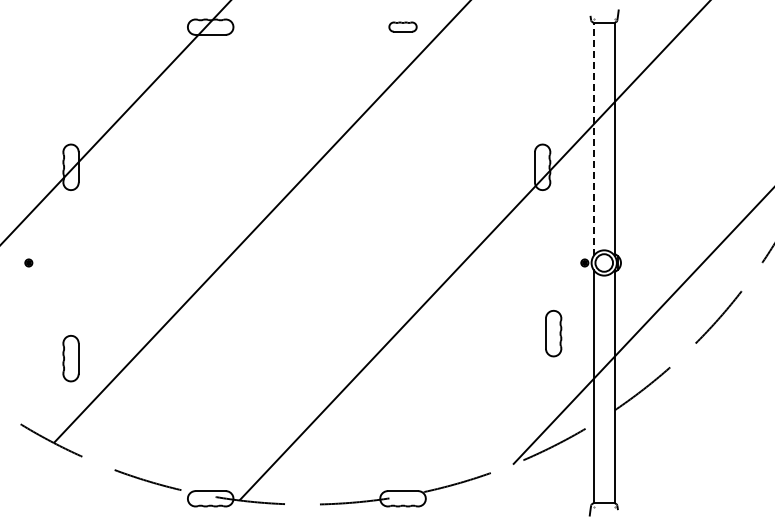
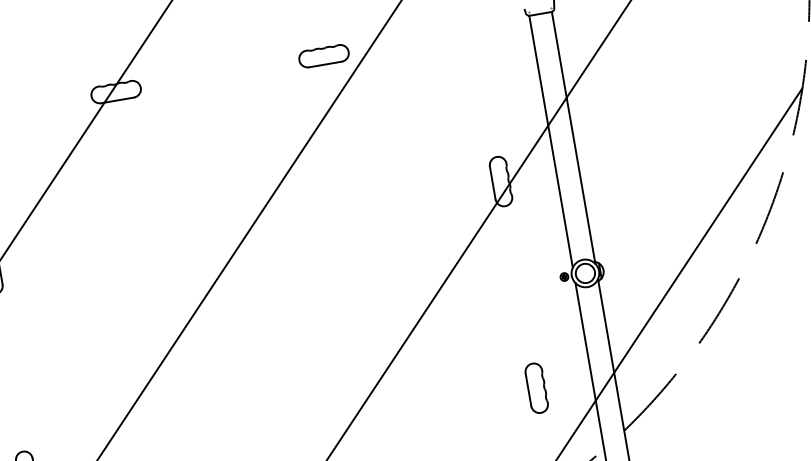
part: (402, 26) -> (323, 55), size x1.67
line: (593, 139) -> (550, 142), dashed -> solid
part: (553, 333) -> (536, 388), moved

